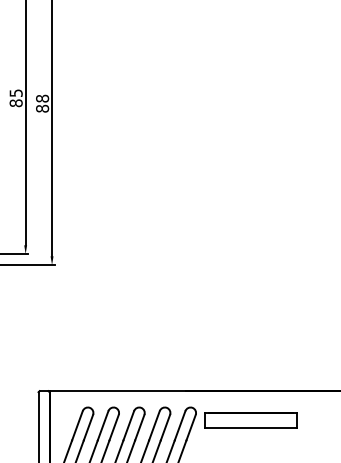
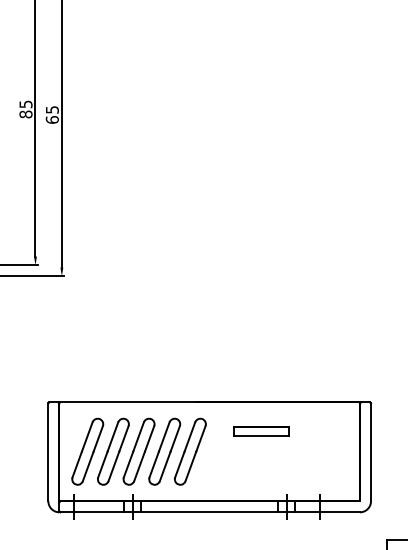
text: (41, 103) -> (51, 114), 88 -> 65
part: (250, 420) -> (260, 431), size x0.6

